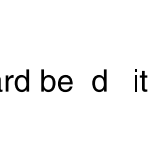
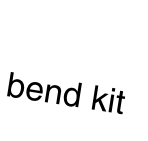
fill: (125, 80) -> (100, 98), added
fill: (82, 82) -> (53, 93), added

